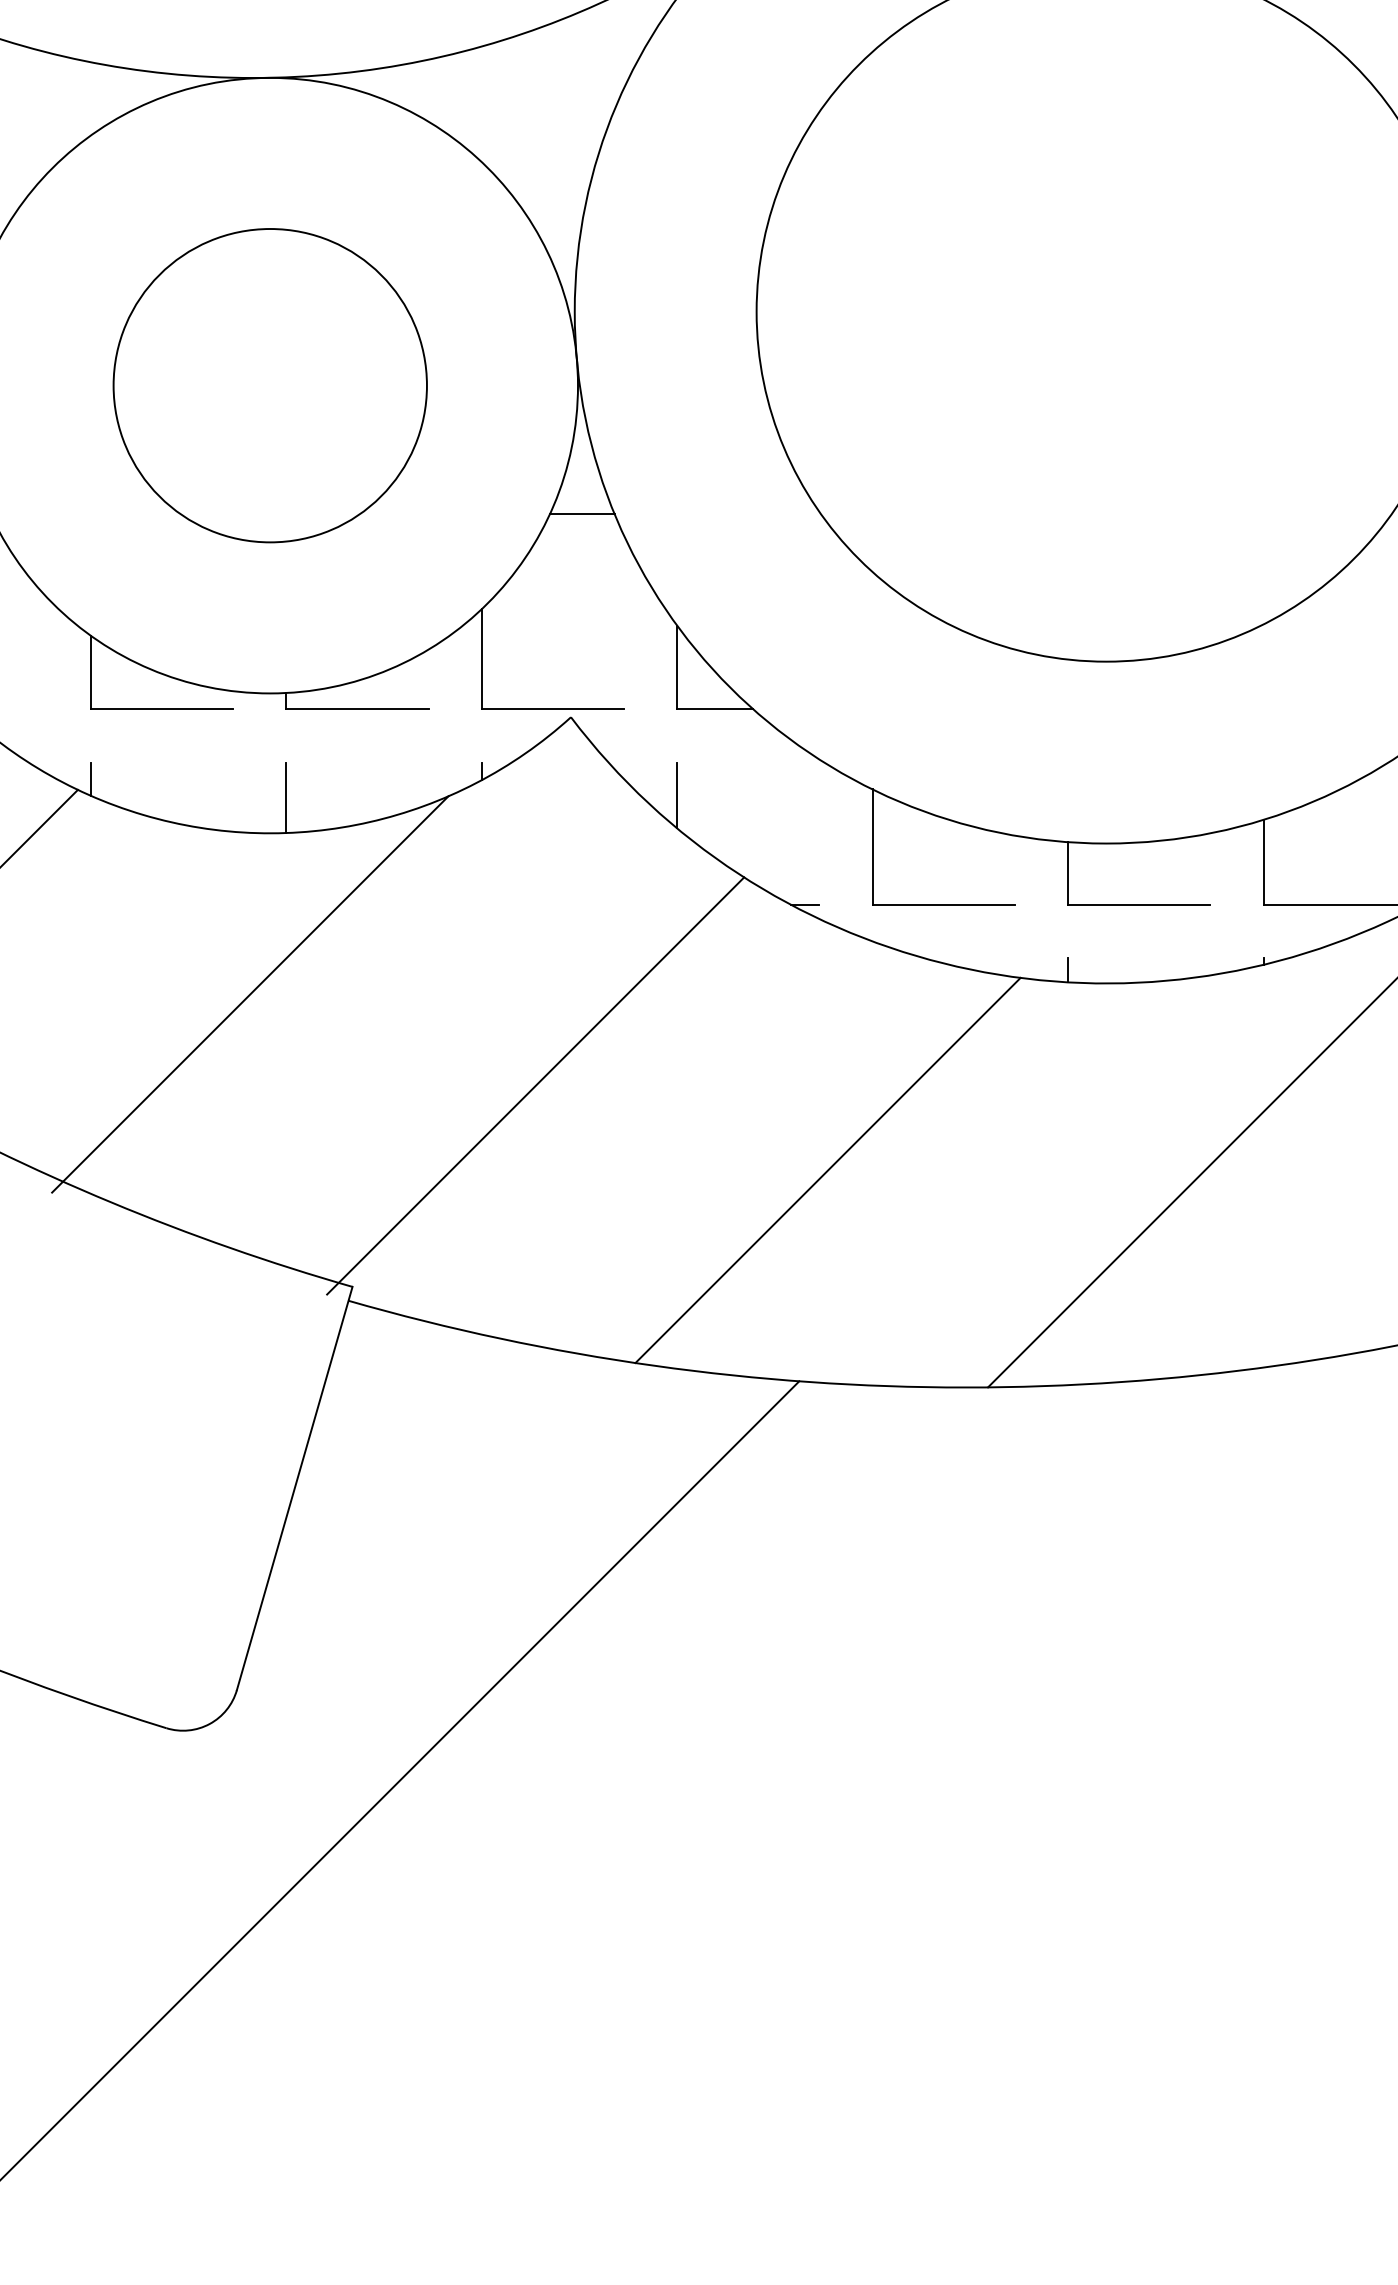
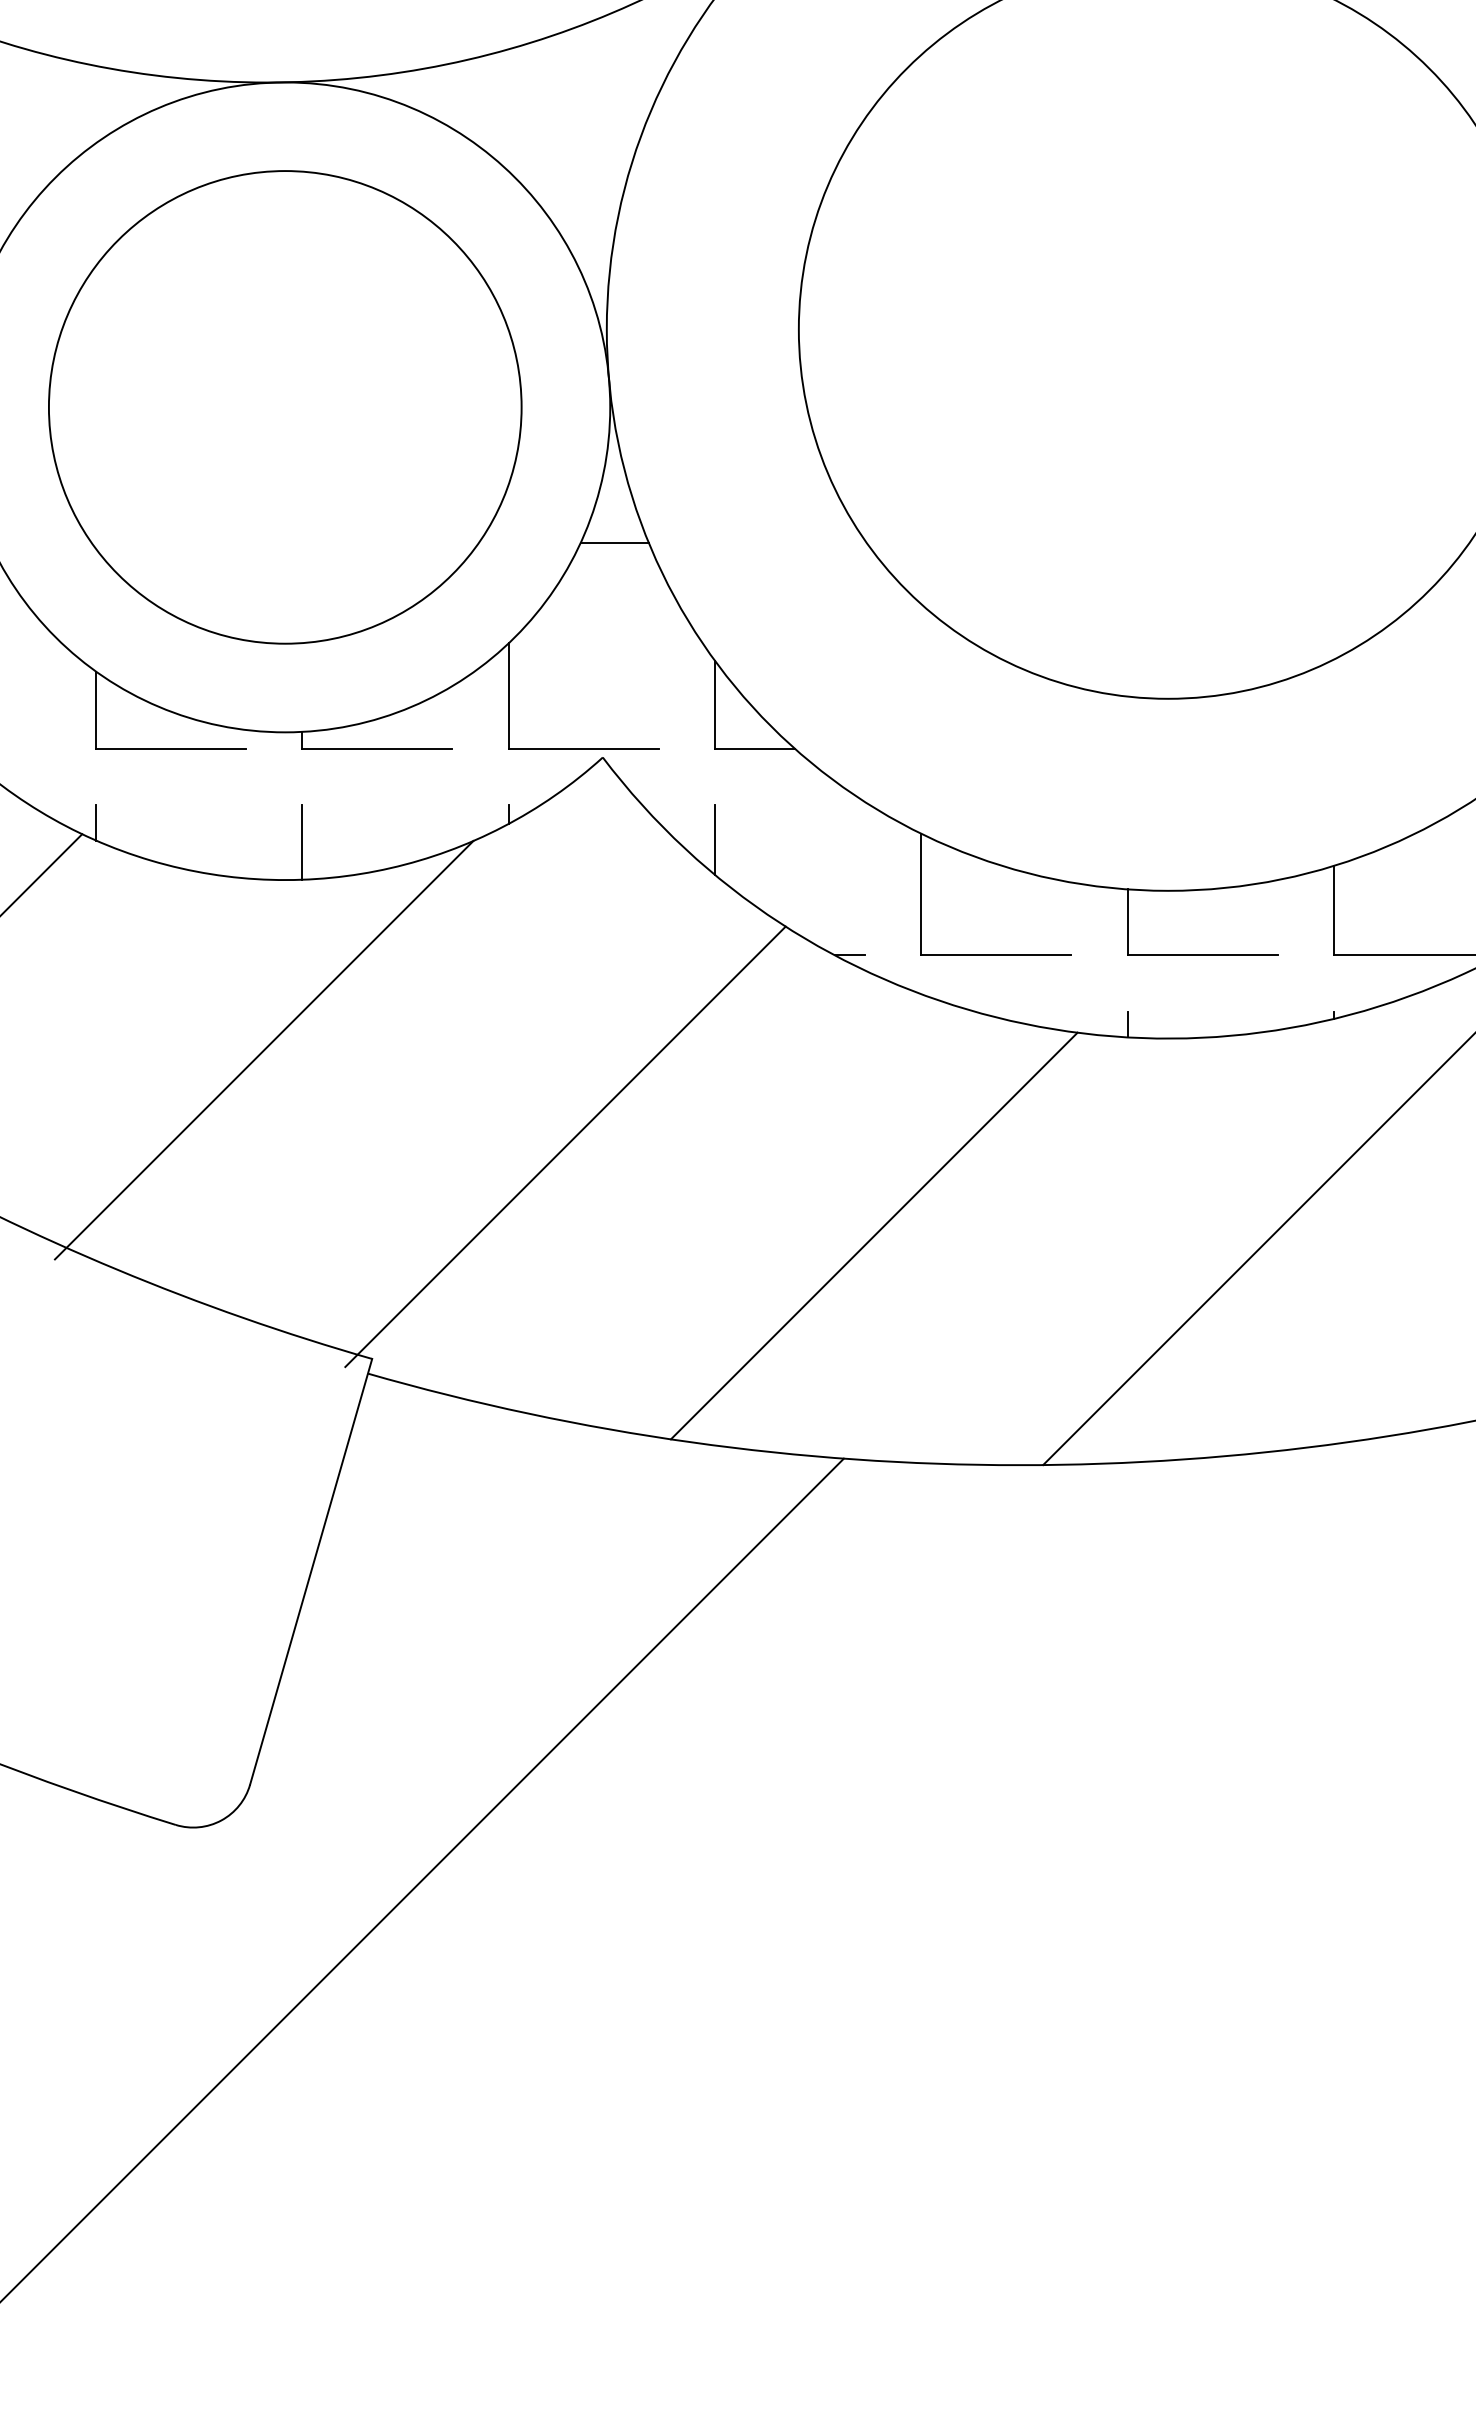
circle: (270, 385) -> (285, 407), size x1.43

